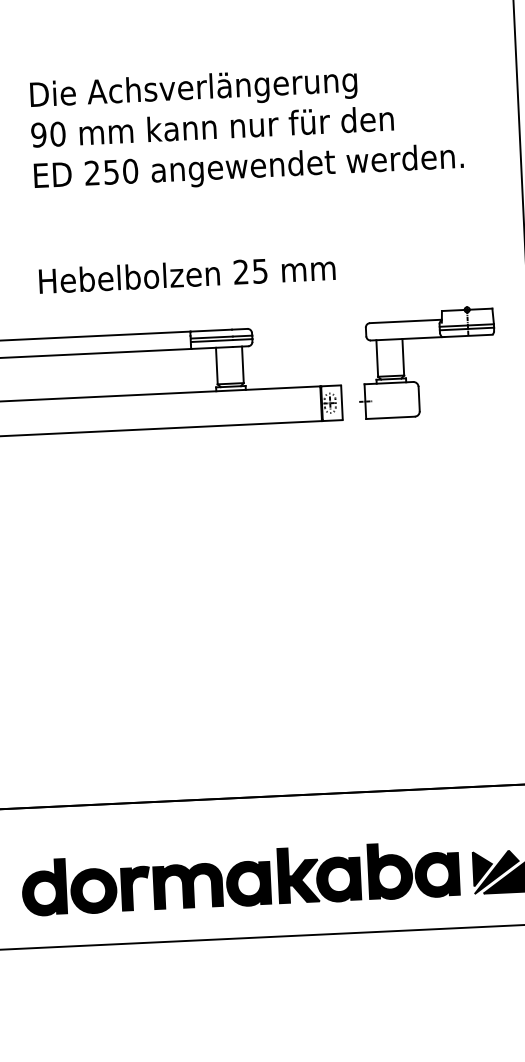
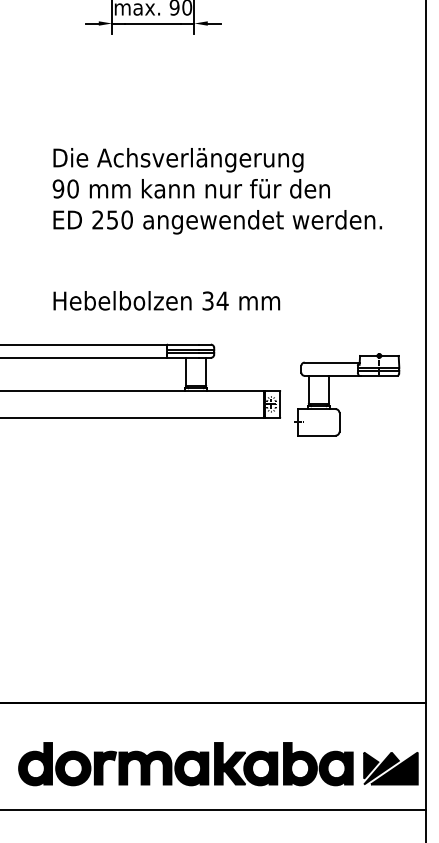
text: (250, 271) -> (215, 300), 25 -> 34
part: (415, 381) -> (337, 408), moved

